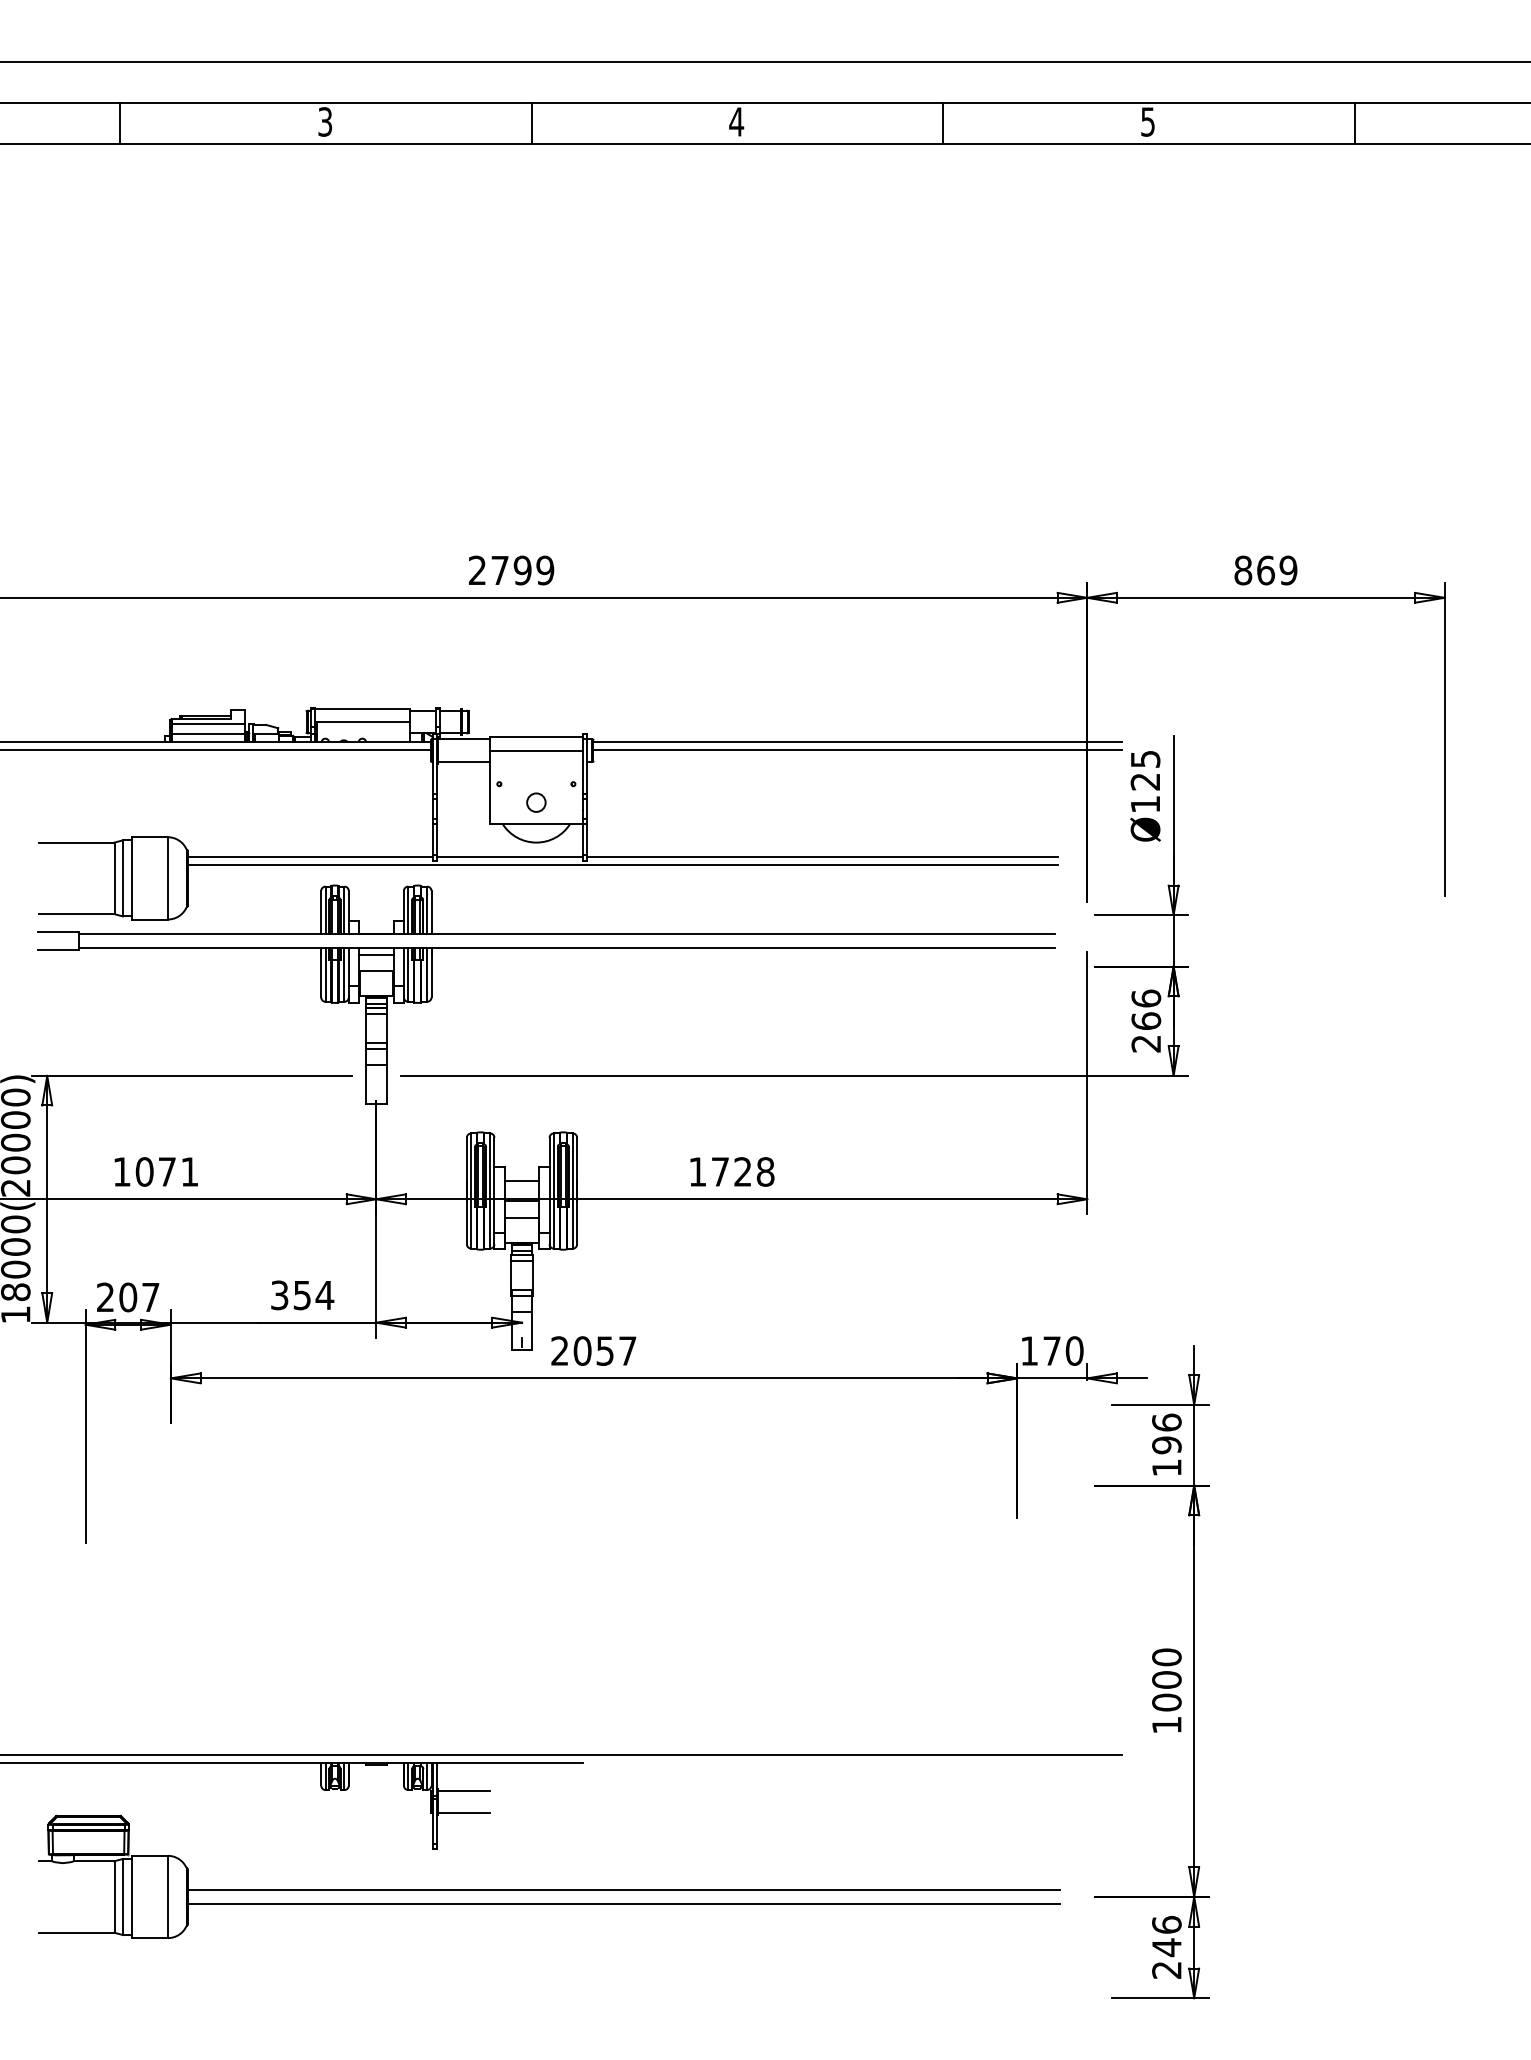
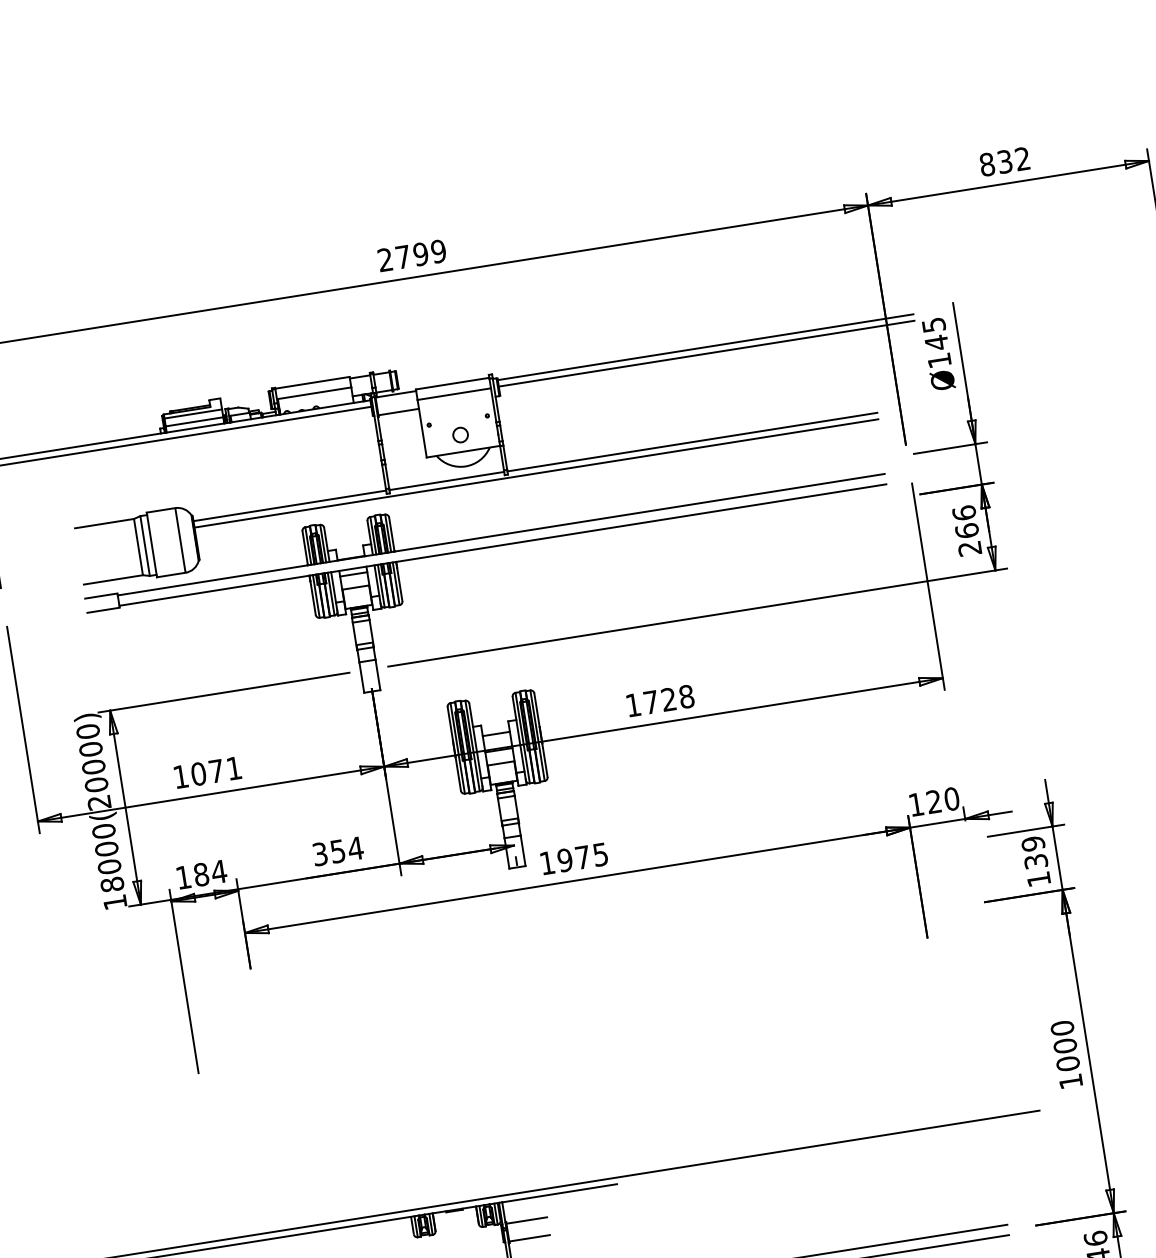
text: (1277, 570) -> (1014, 160), 869 -> 832
text: (1144, 781) -> (935, 342), Ø125 -> Ø145
text: (128, 1297) -> (201, 874), 207 -> 184
text: (593, 1350) -> (573, 858), 2057 -> 1975
text: (1051, 1350) -> (933, 801), 170 -> 120
text: (1166, 1433) -> (1034, 852), 196 -> 139

